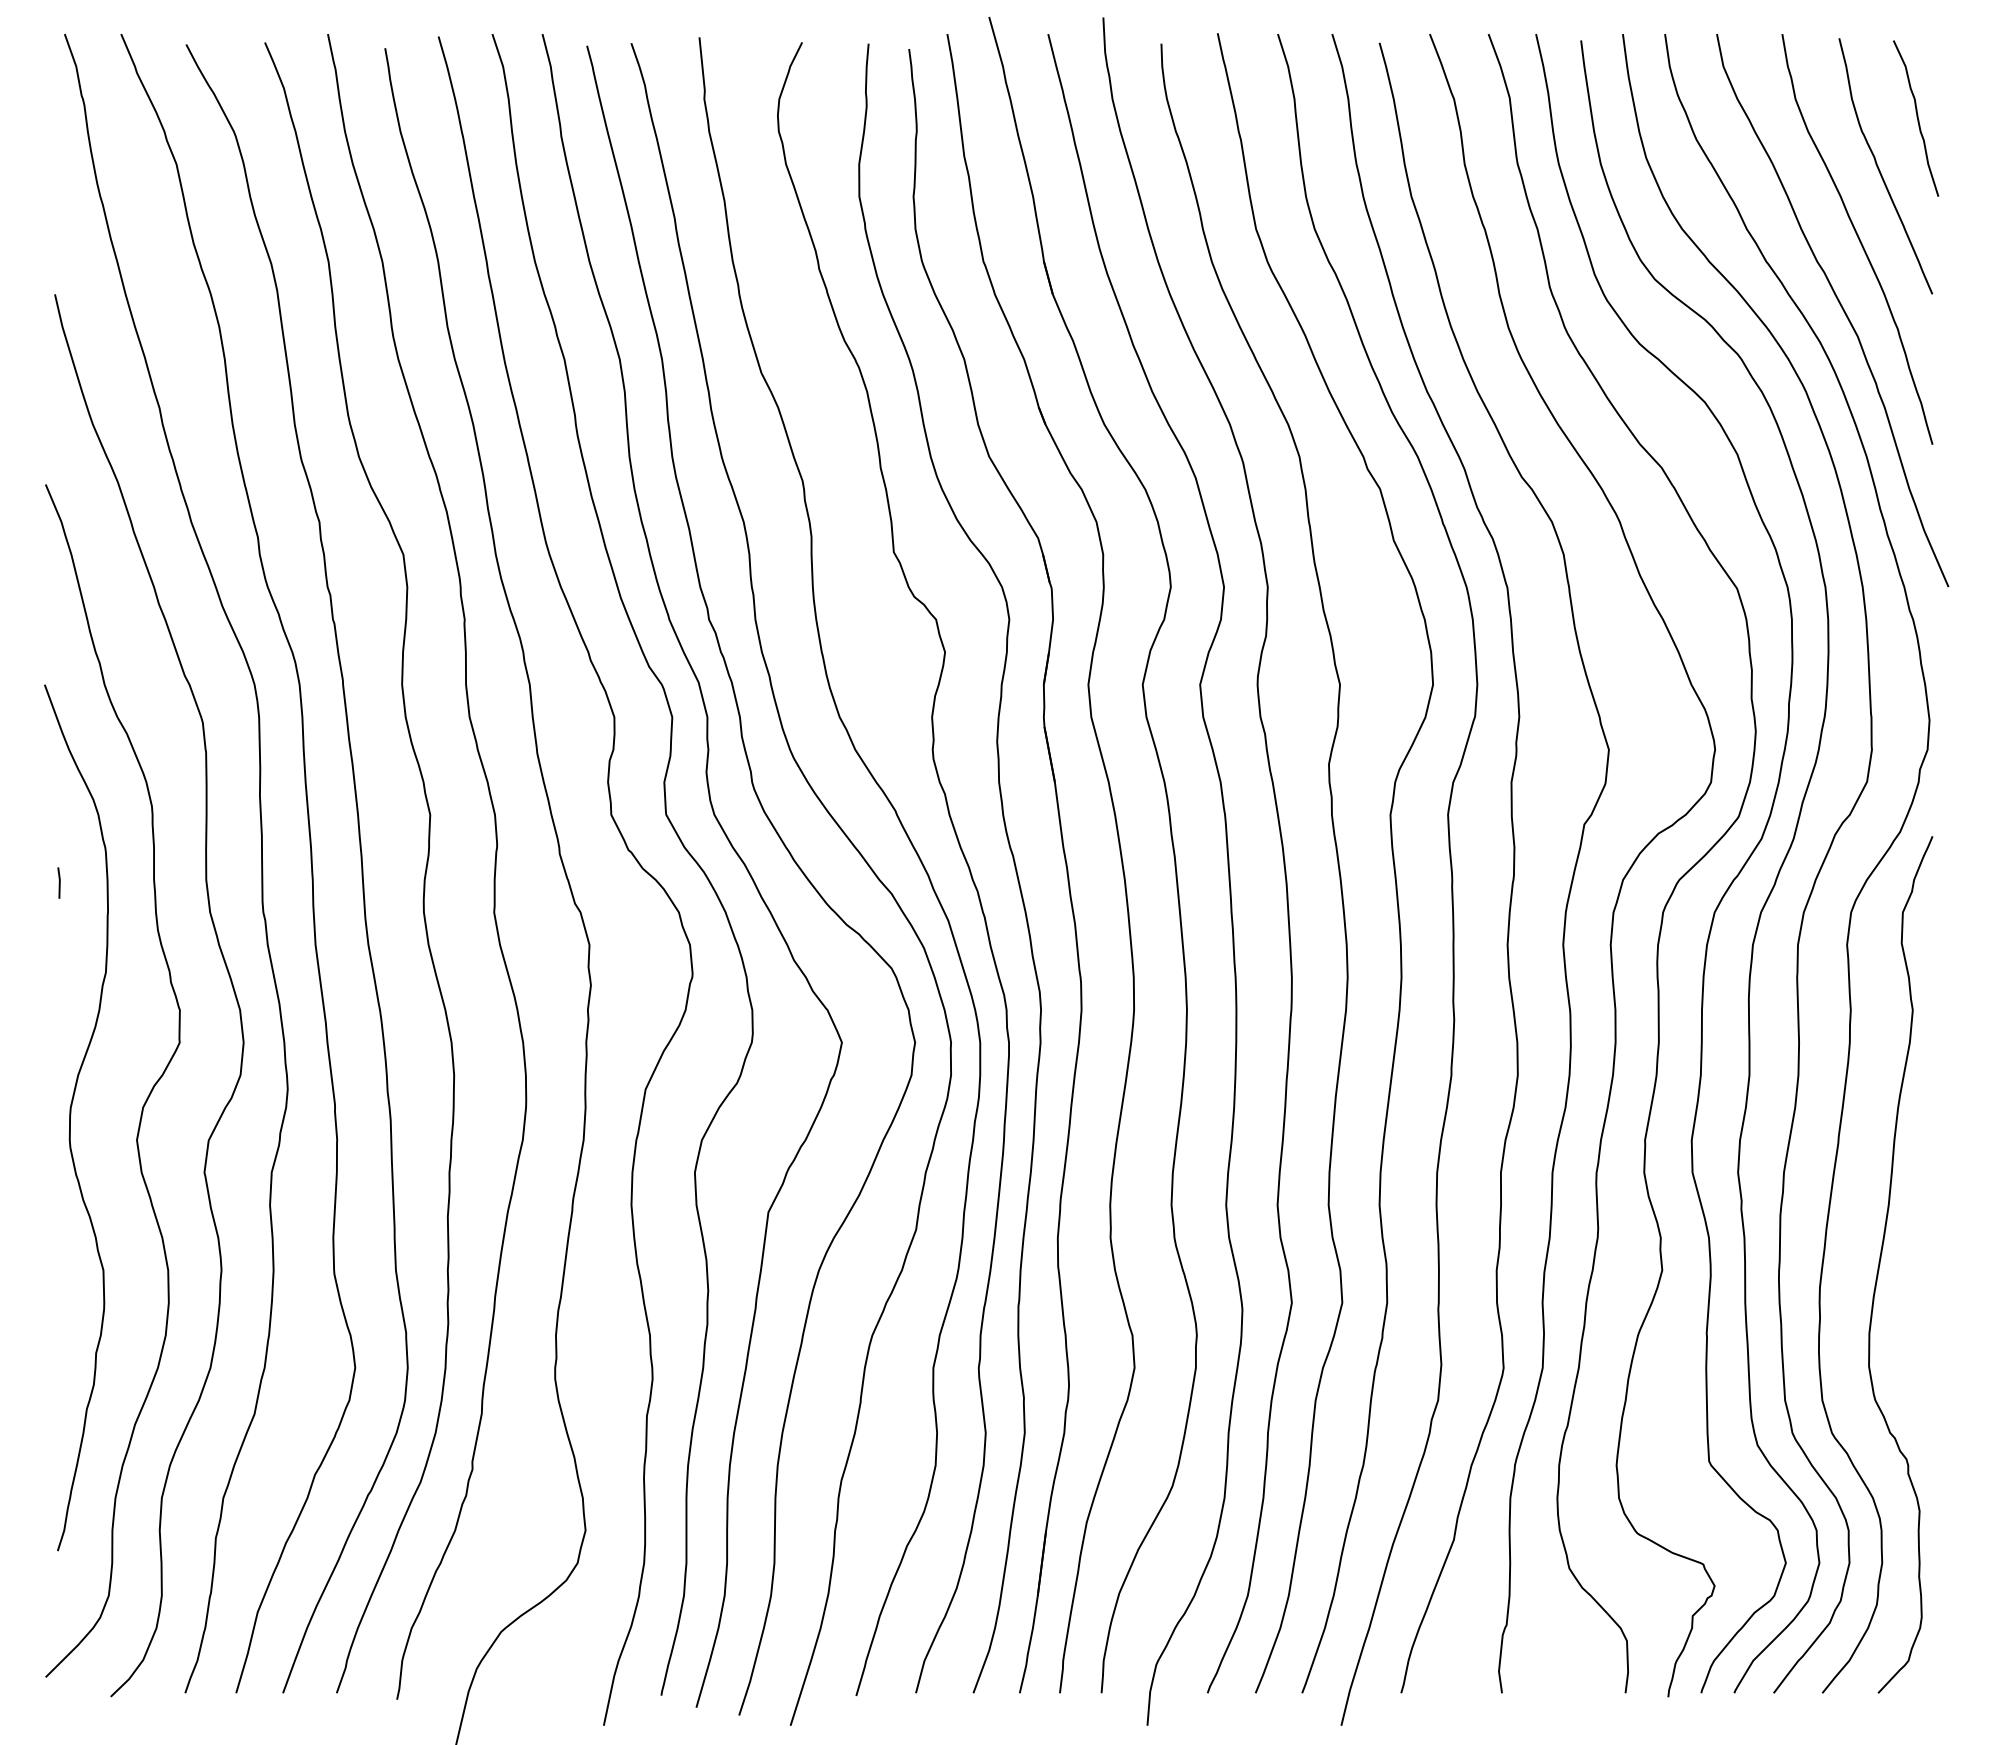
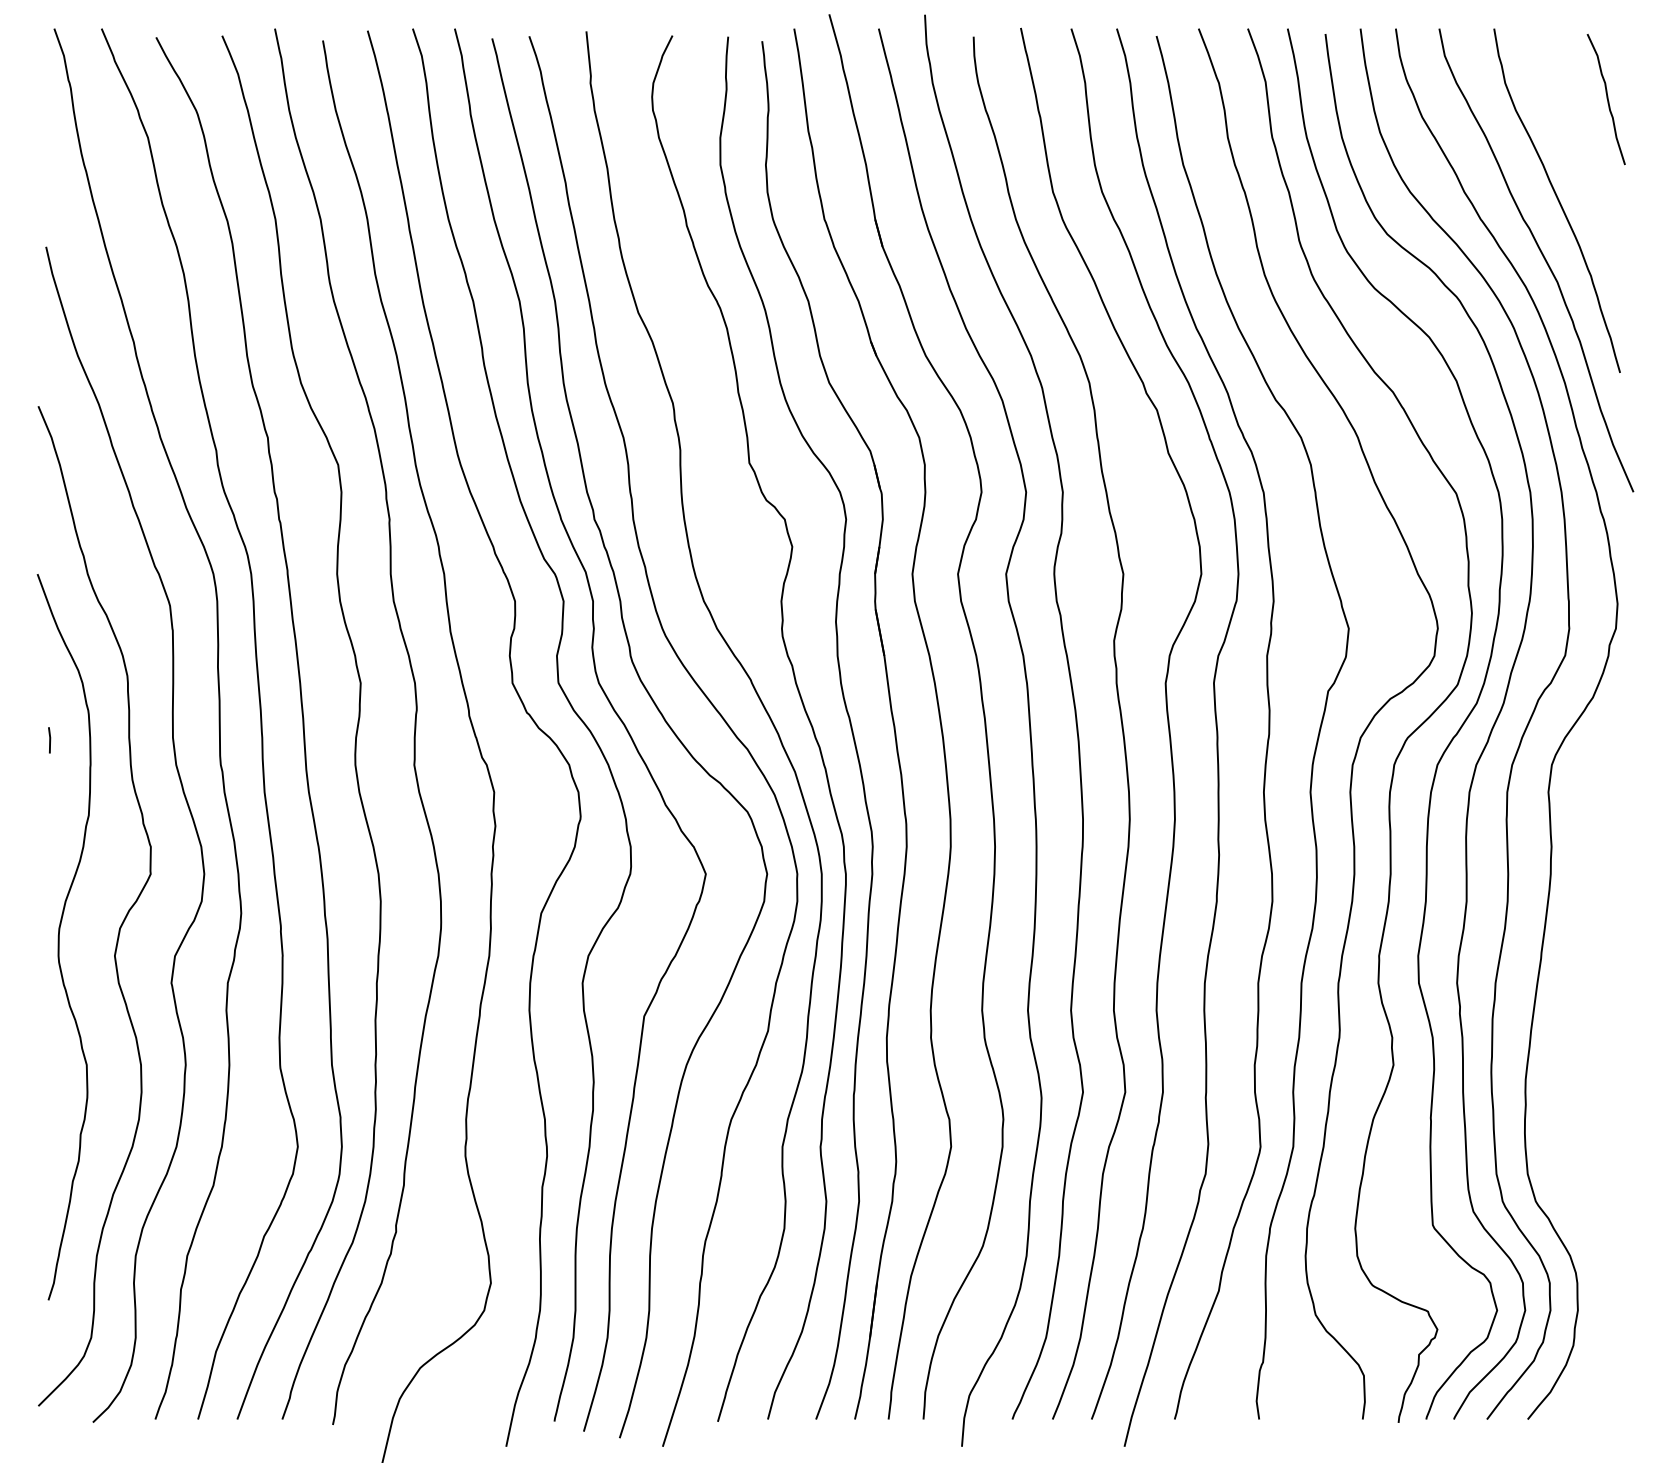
curve: (1879, 168) -> (1575, 141), removed
curve: (1881, 1258) -> (1577, 1055), removed

